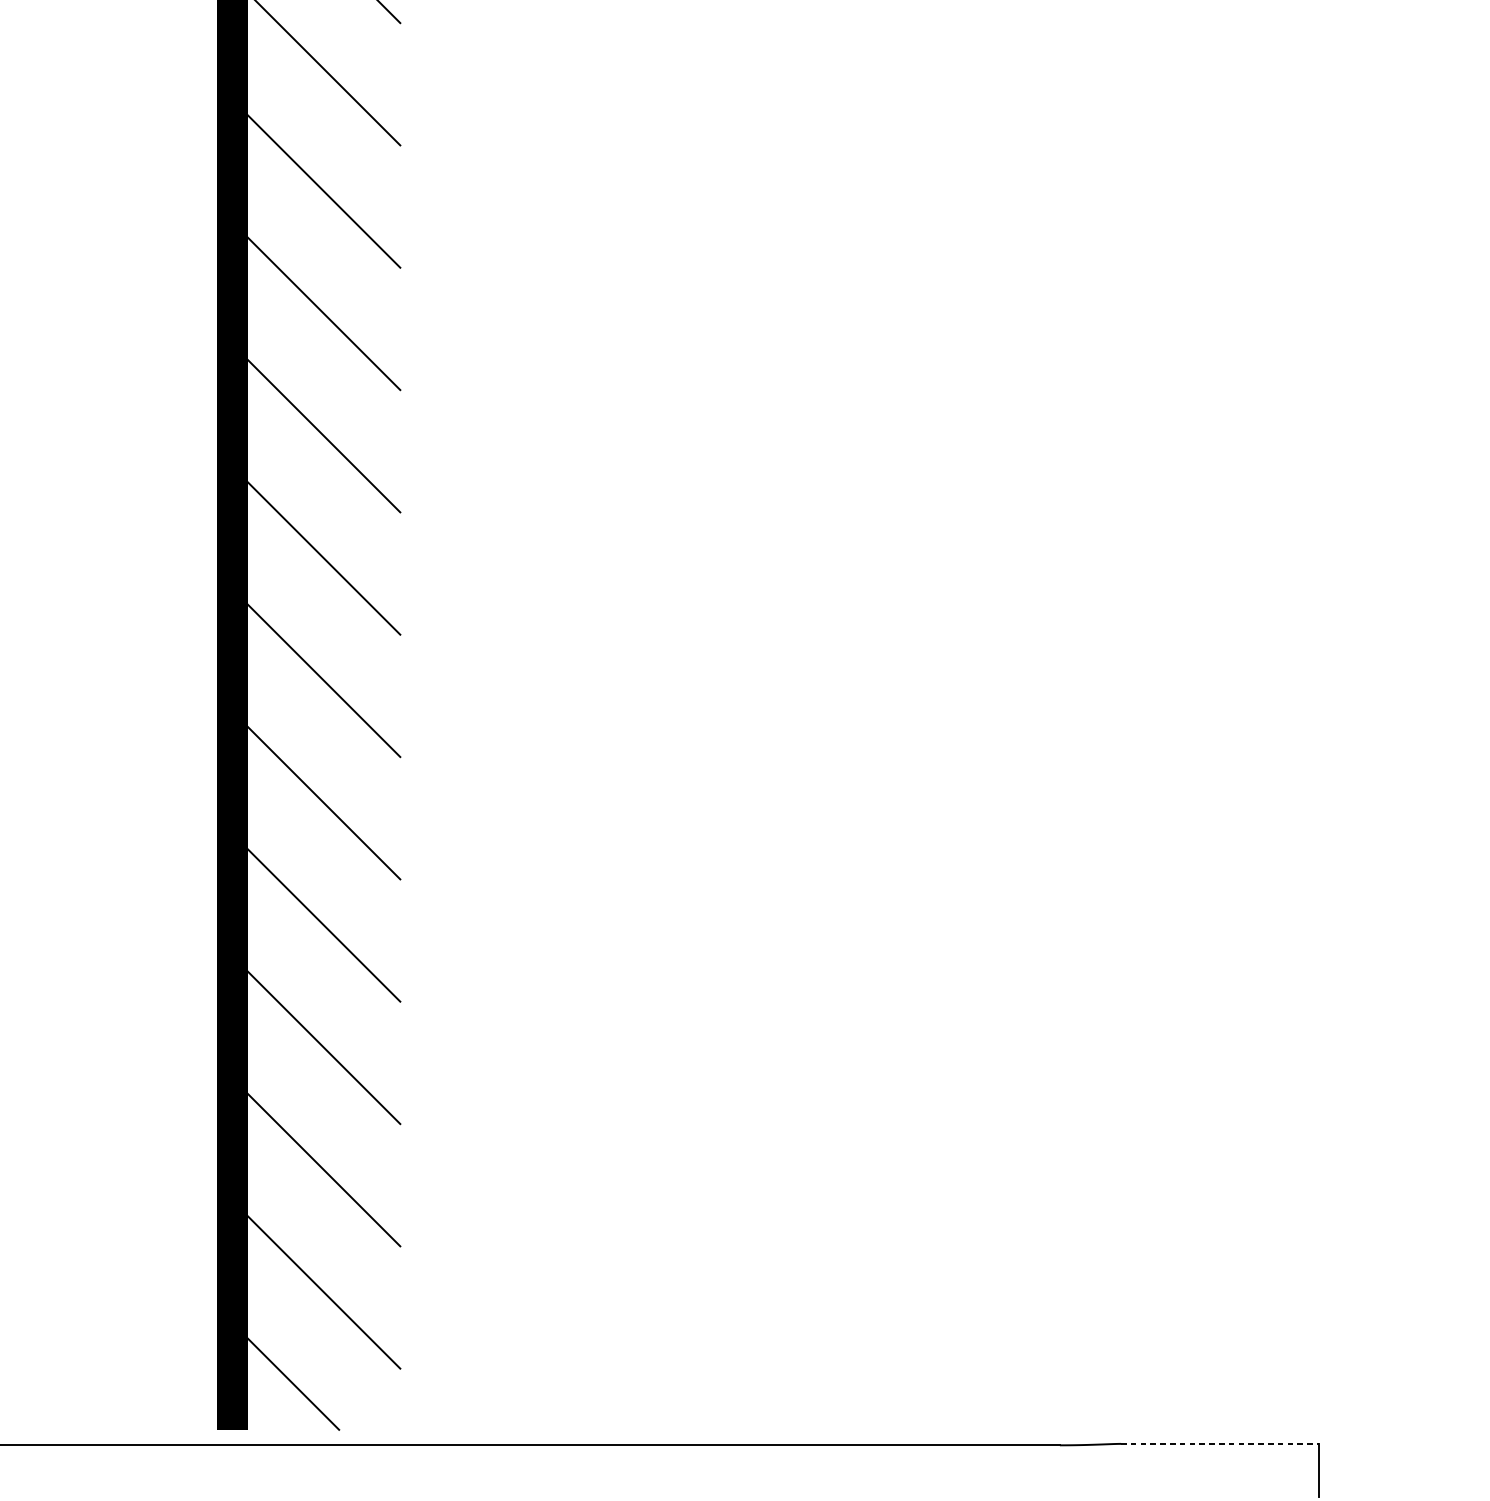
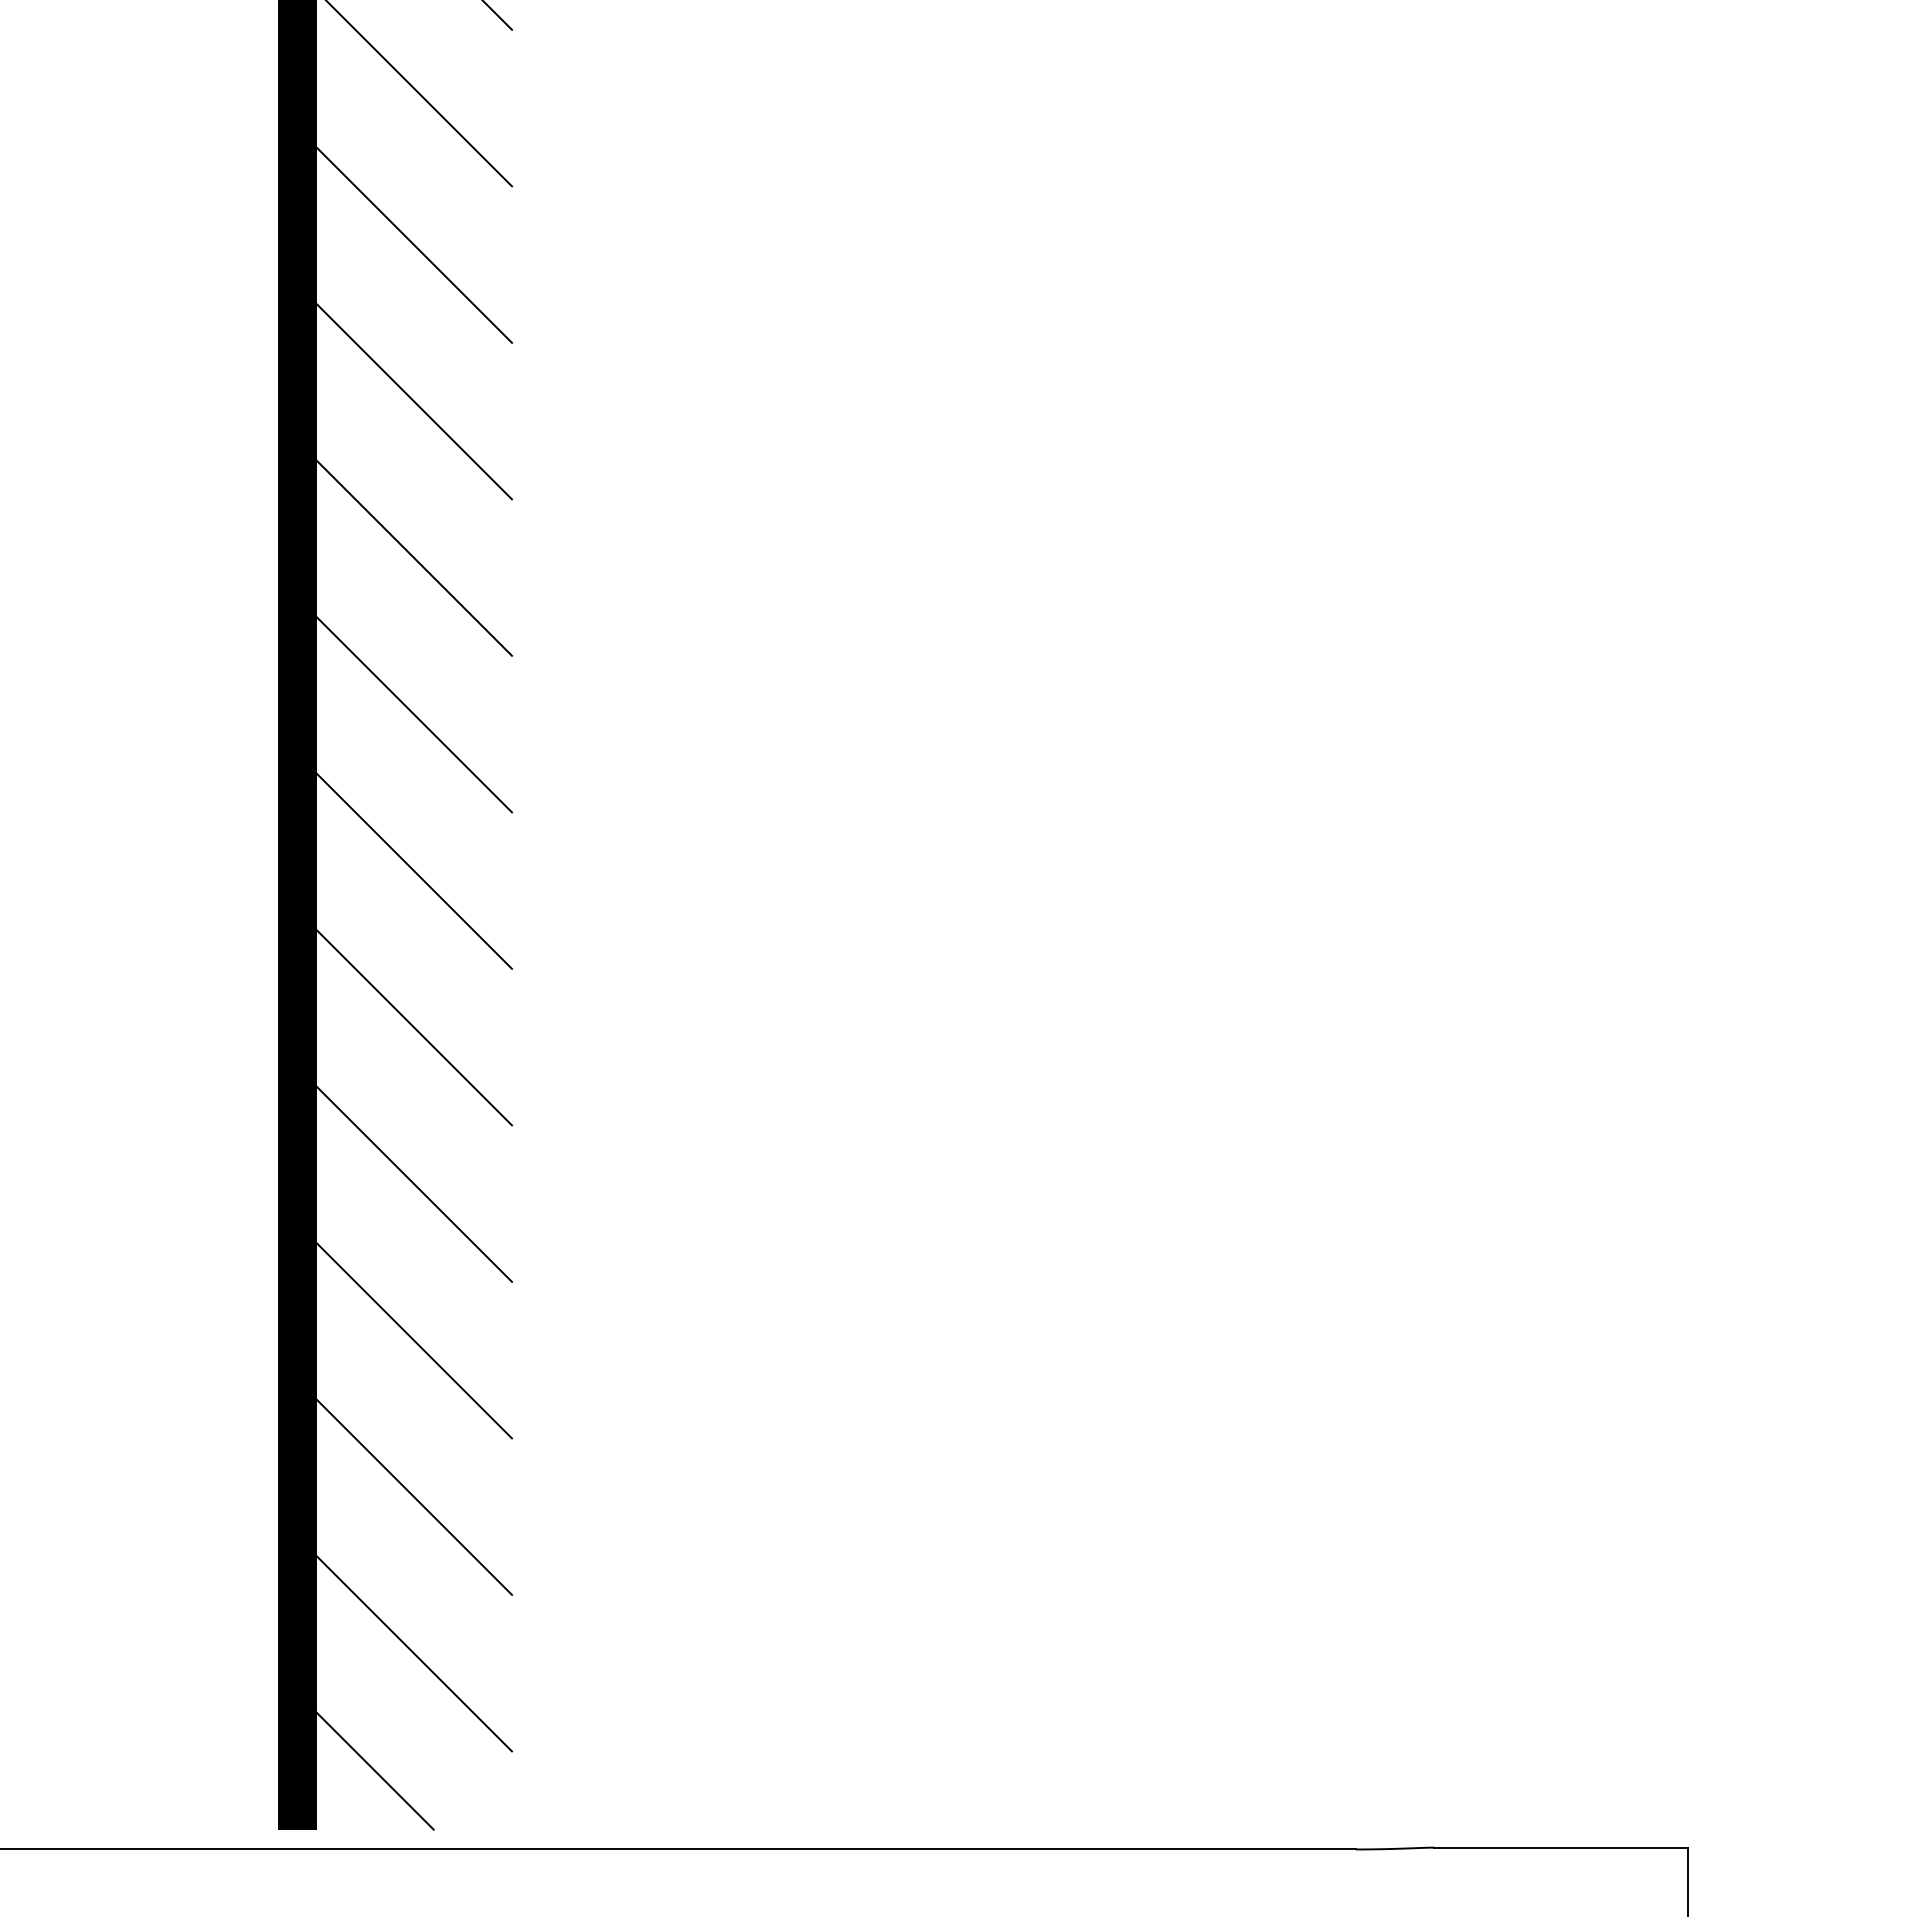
line: (1220, 1443) -> (1561, 1847), dashed -> solid

